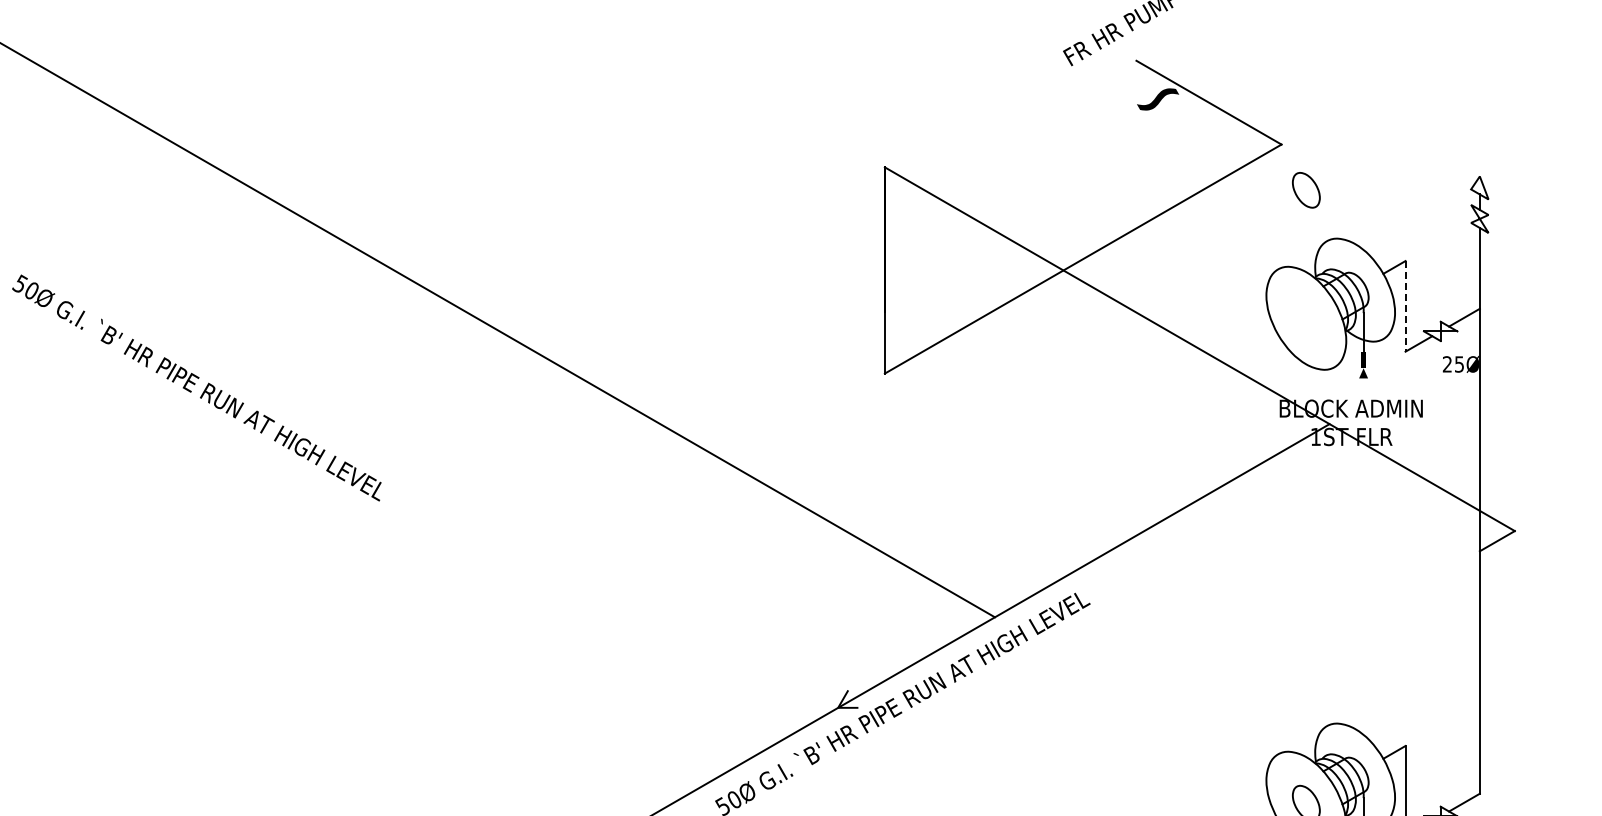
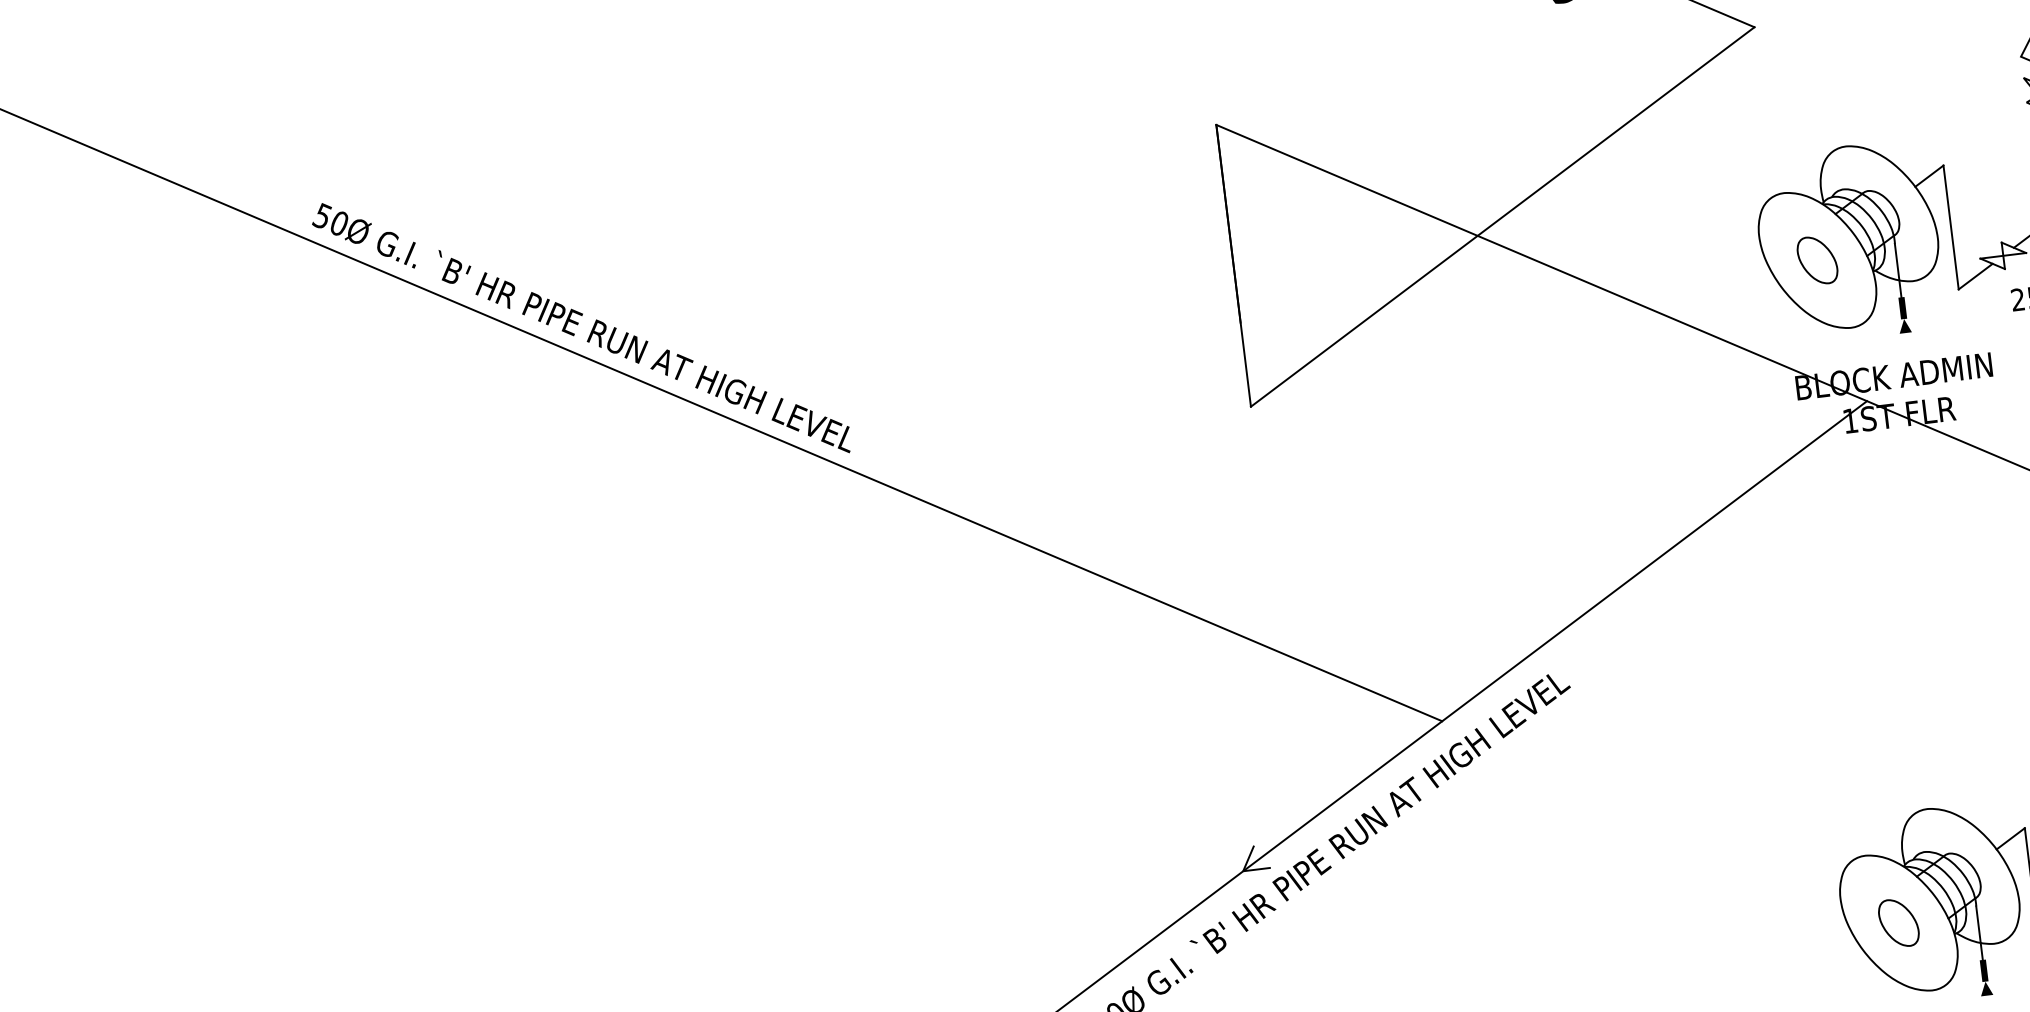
part: (1306, 190) -> (1817, 260), moved
line: (1405, 306) -> (1951, 227), dashed -> solid
text: (196, 387) -> (580, 328), moved

